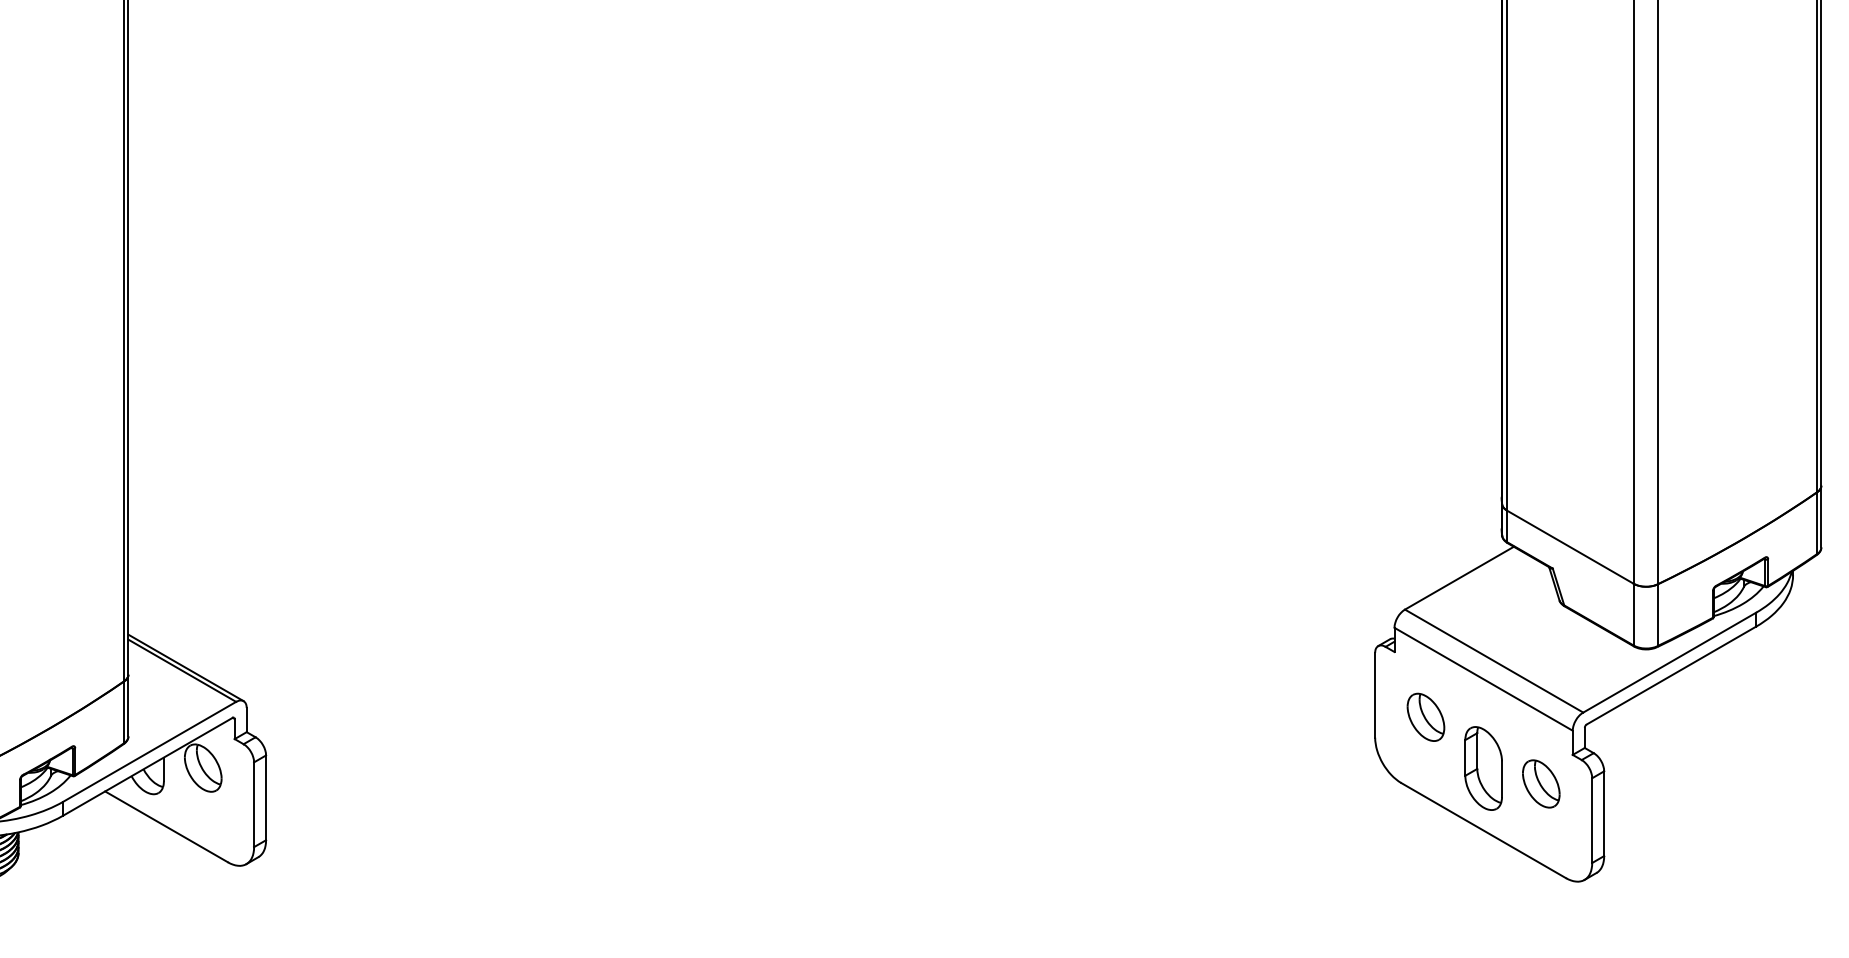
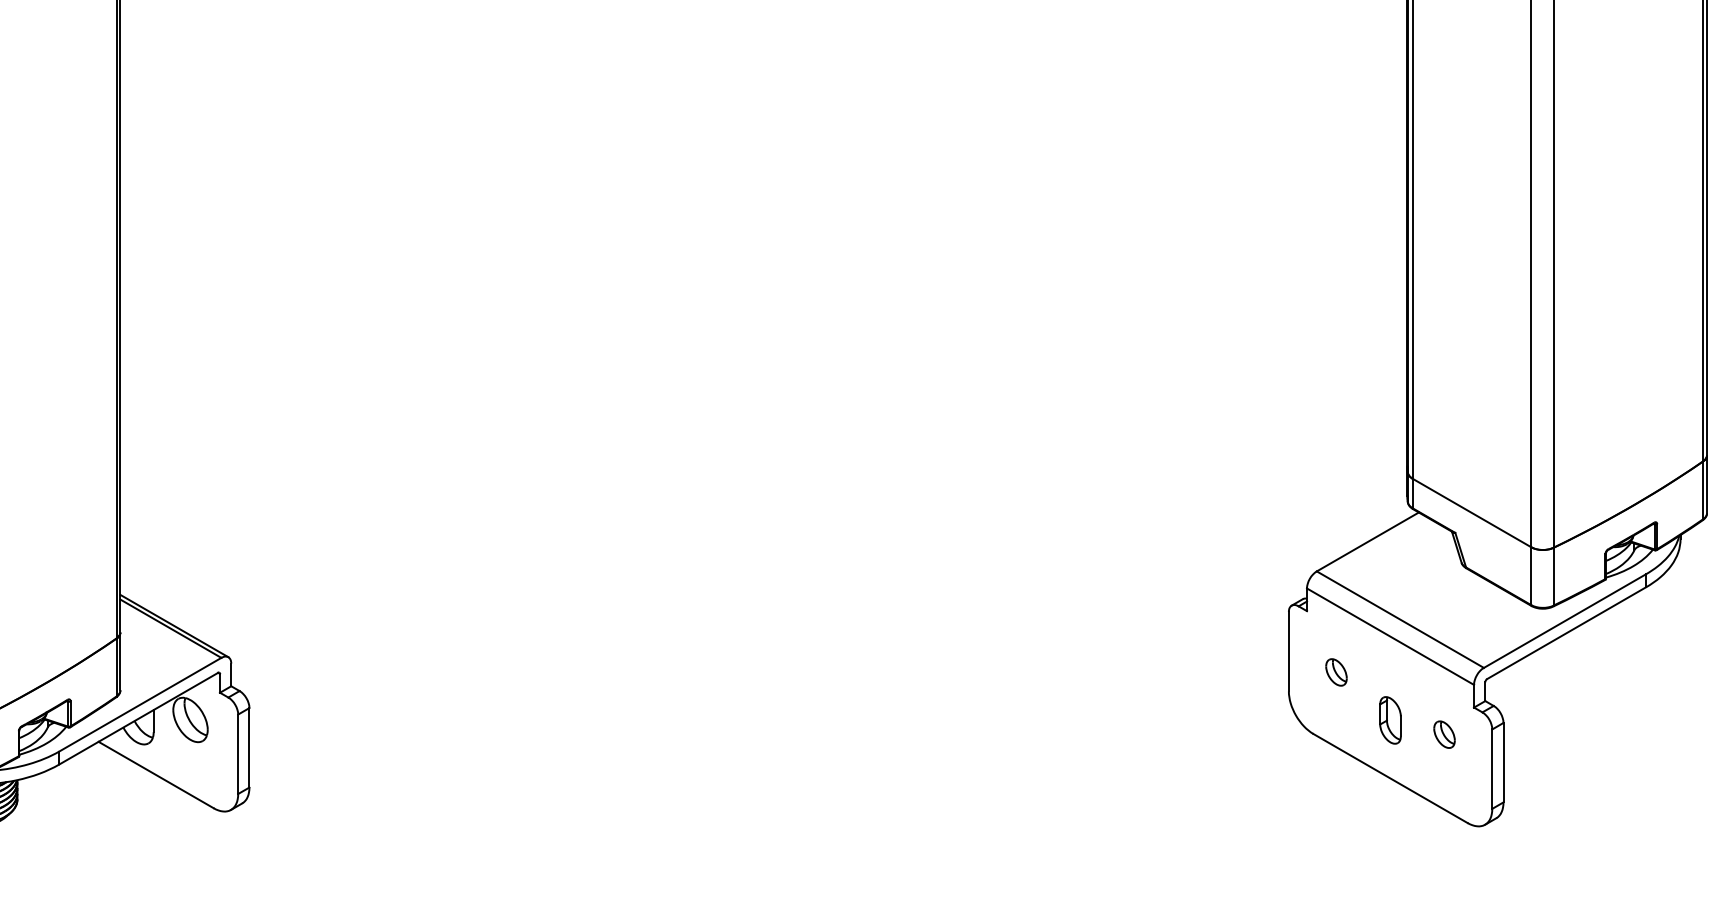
part: (1425, 717) -> (1336, 672), size x0.6
part: (1483, 768) -> (1390, 720), size x0.6
part: (1541, 783) -> (1444, 734), size x0.6

